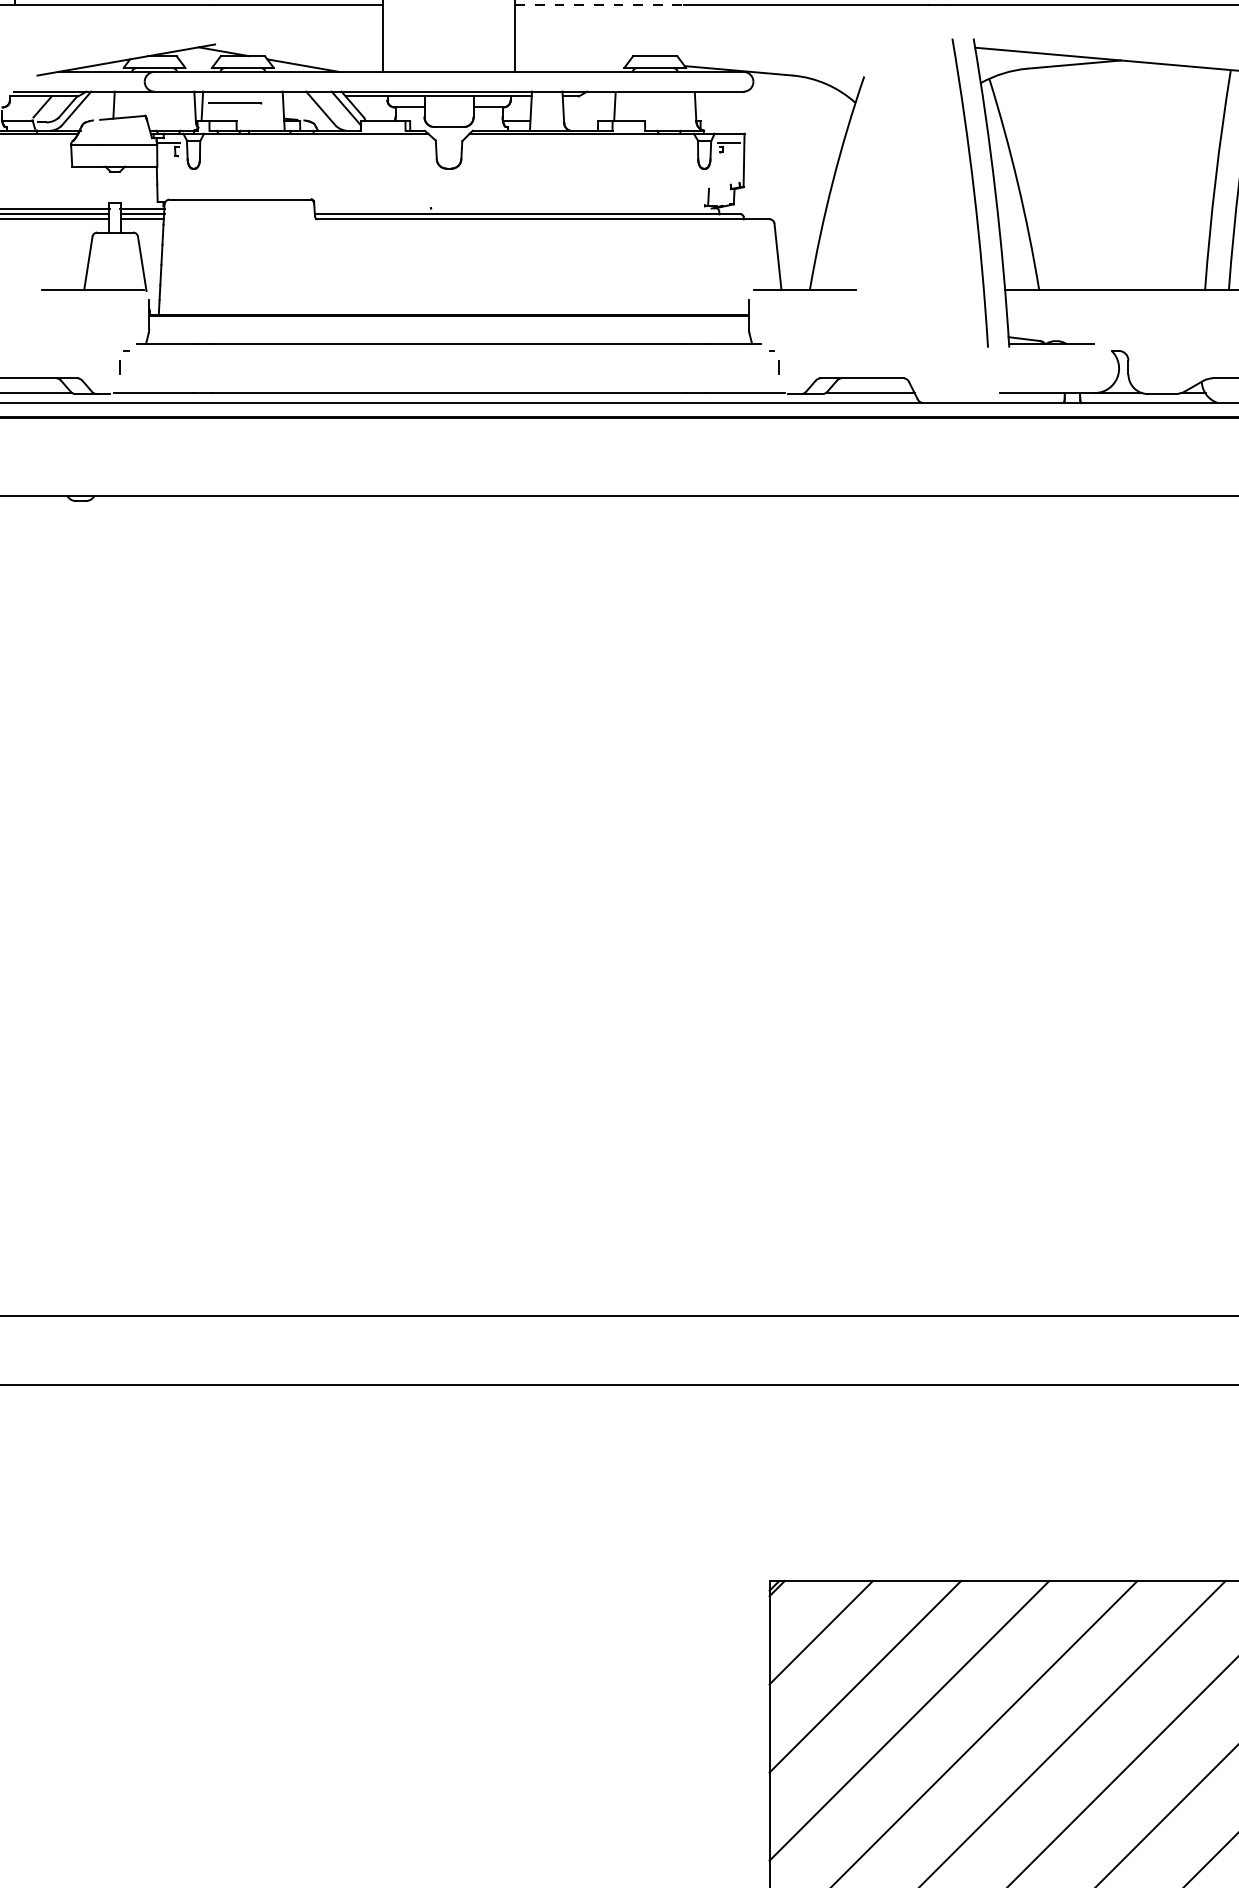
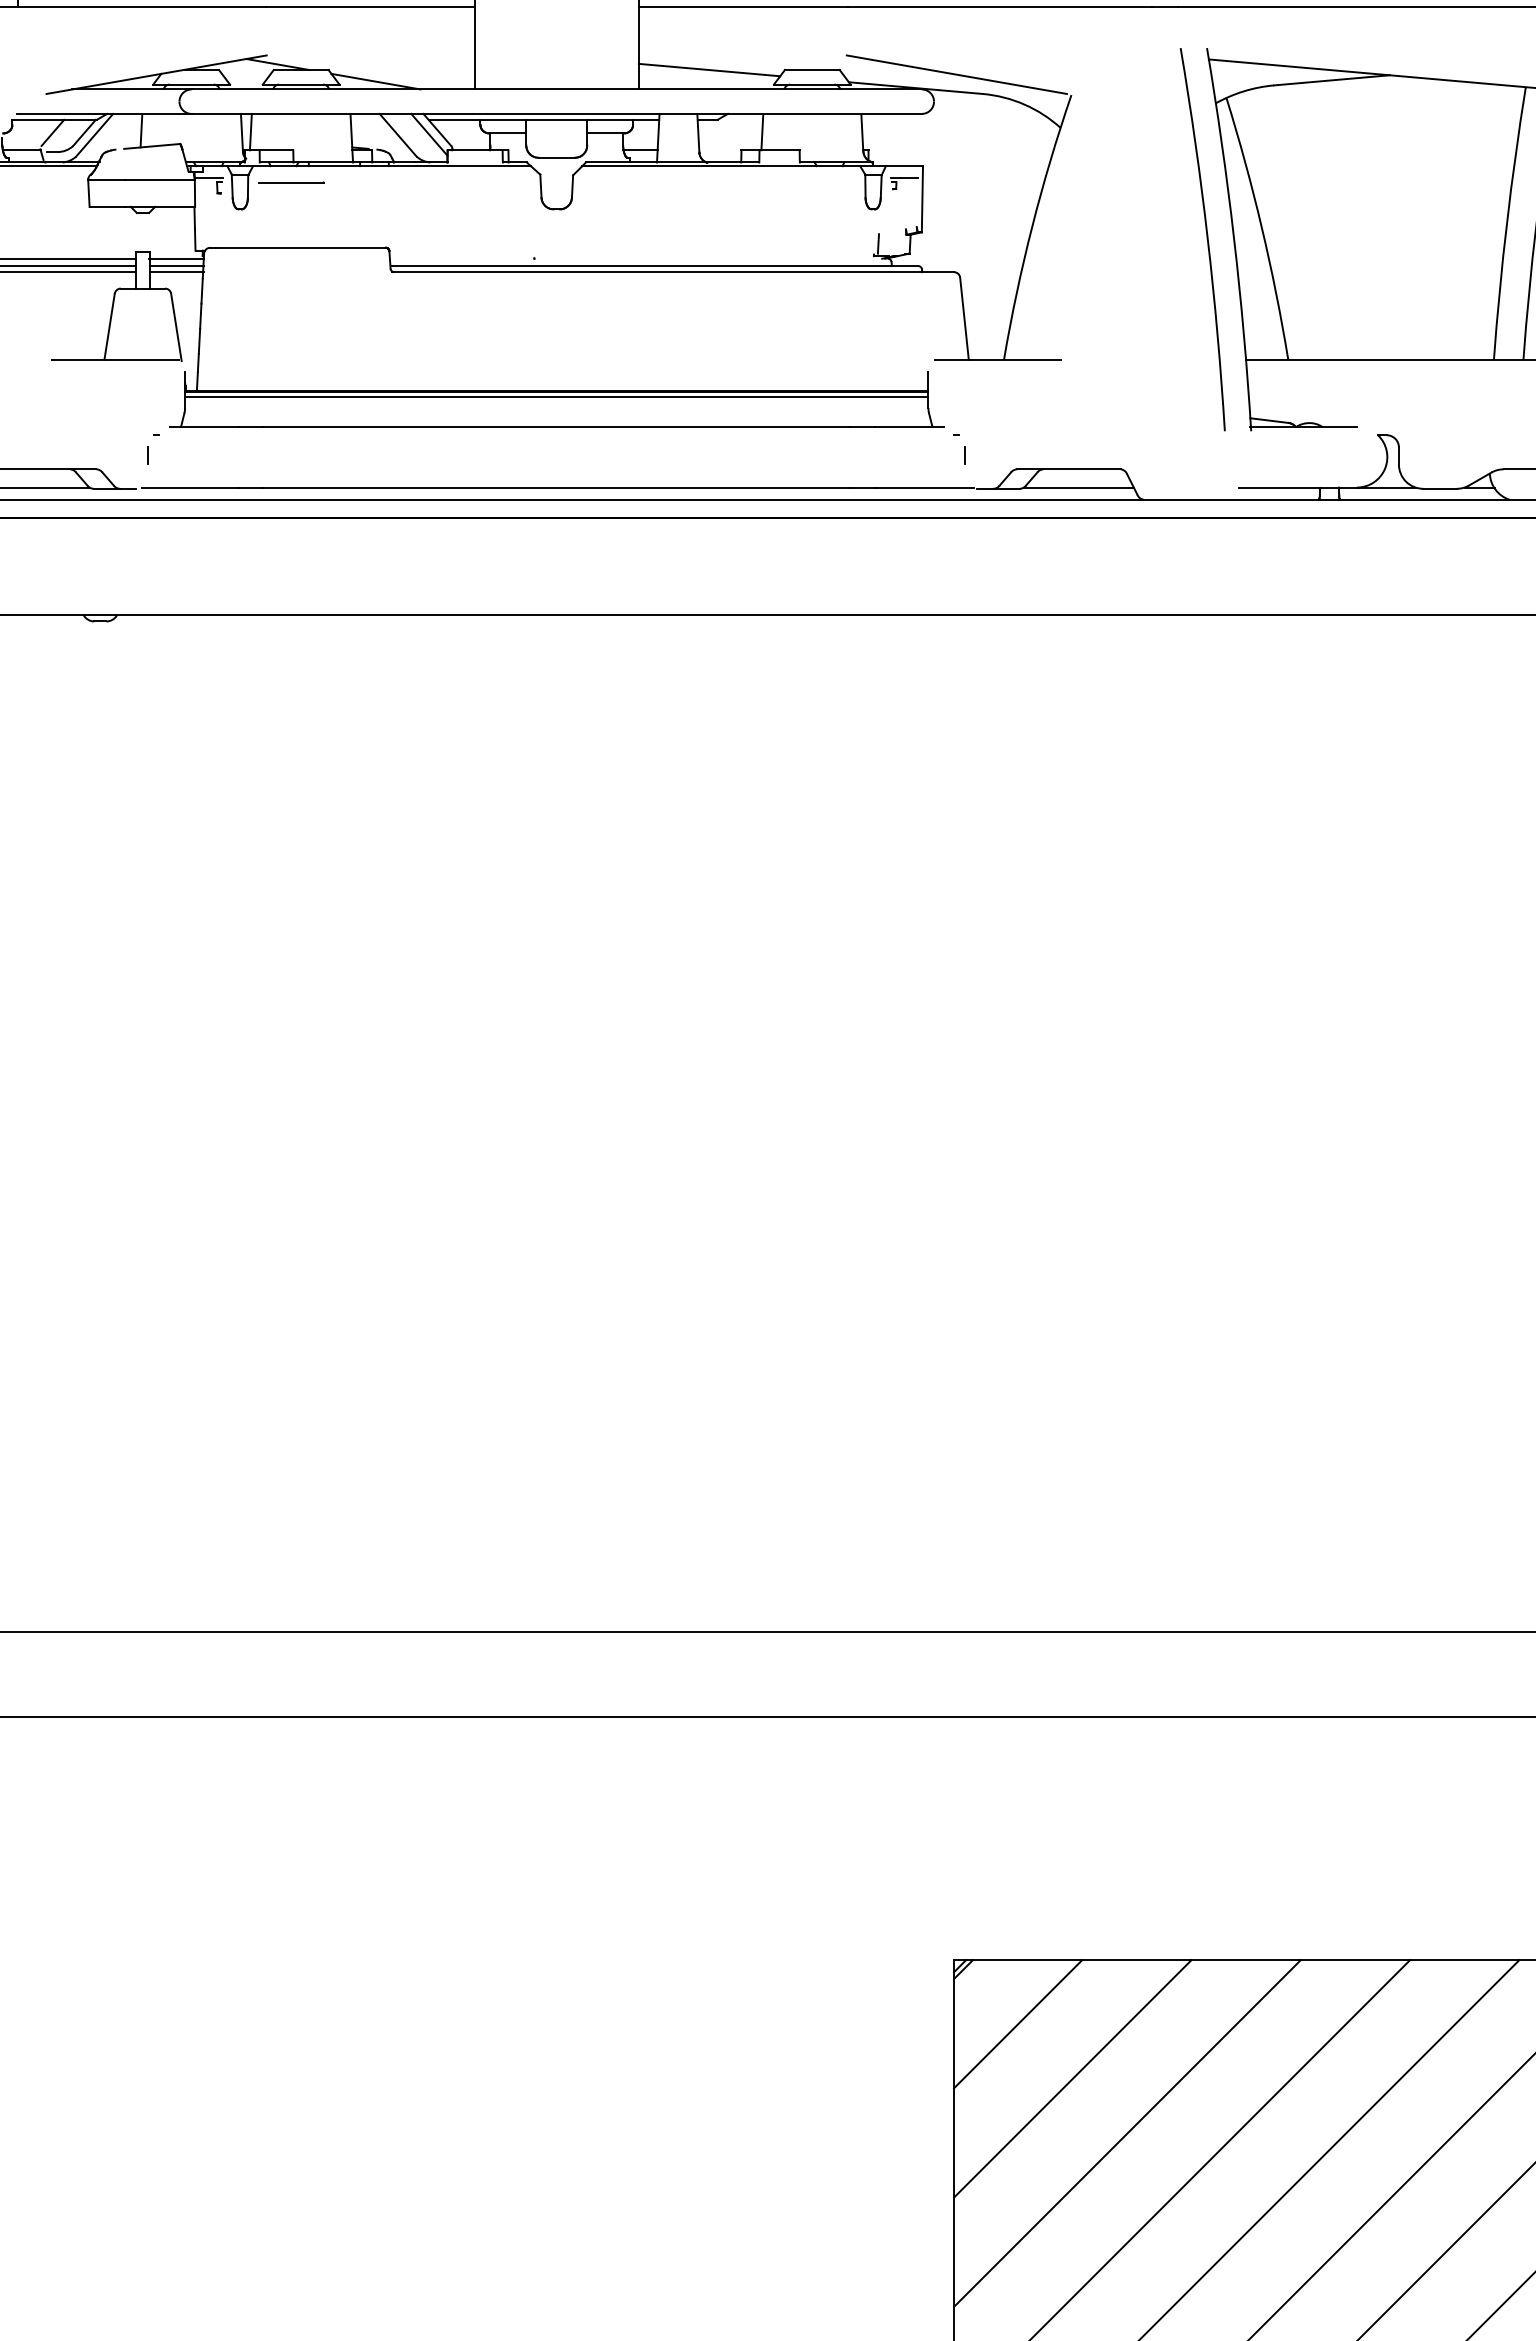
line: (599, 5) -> (743, 6), dashed -> solid
line: (572, 55) -> (709, 69), added
line: (771, 59) -> (956, 74), added
line: (235, 103) -> (291, 182), moved
line: (448, 320) -> (556, 397), added

